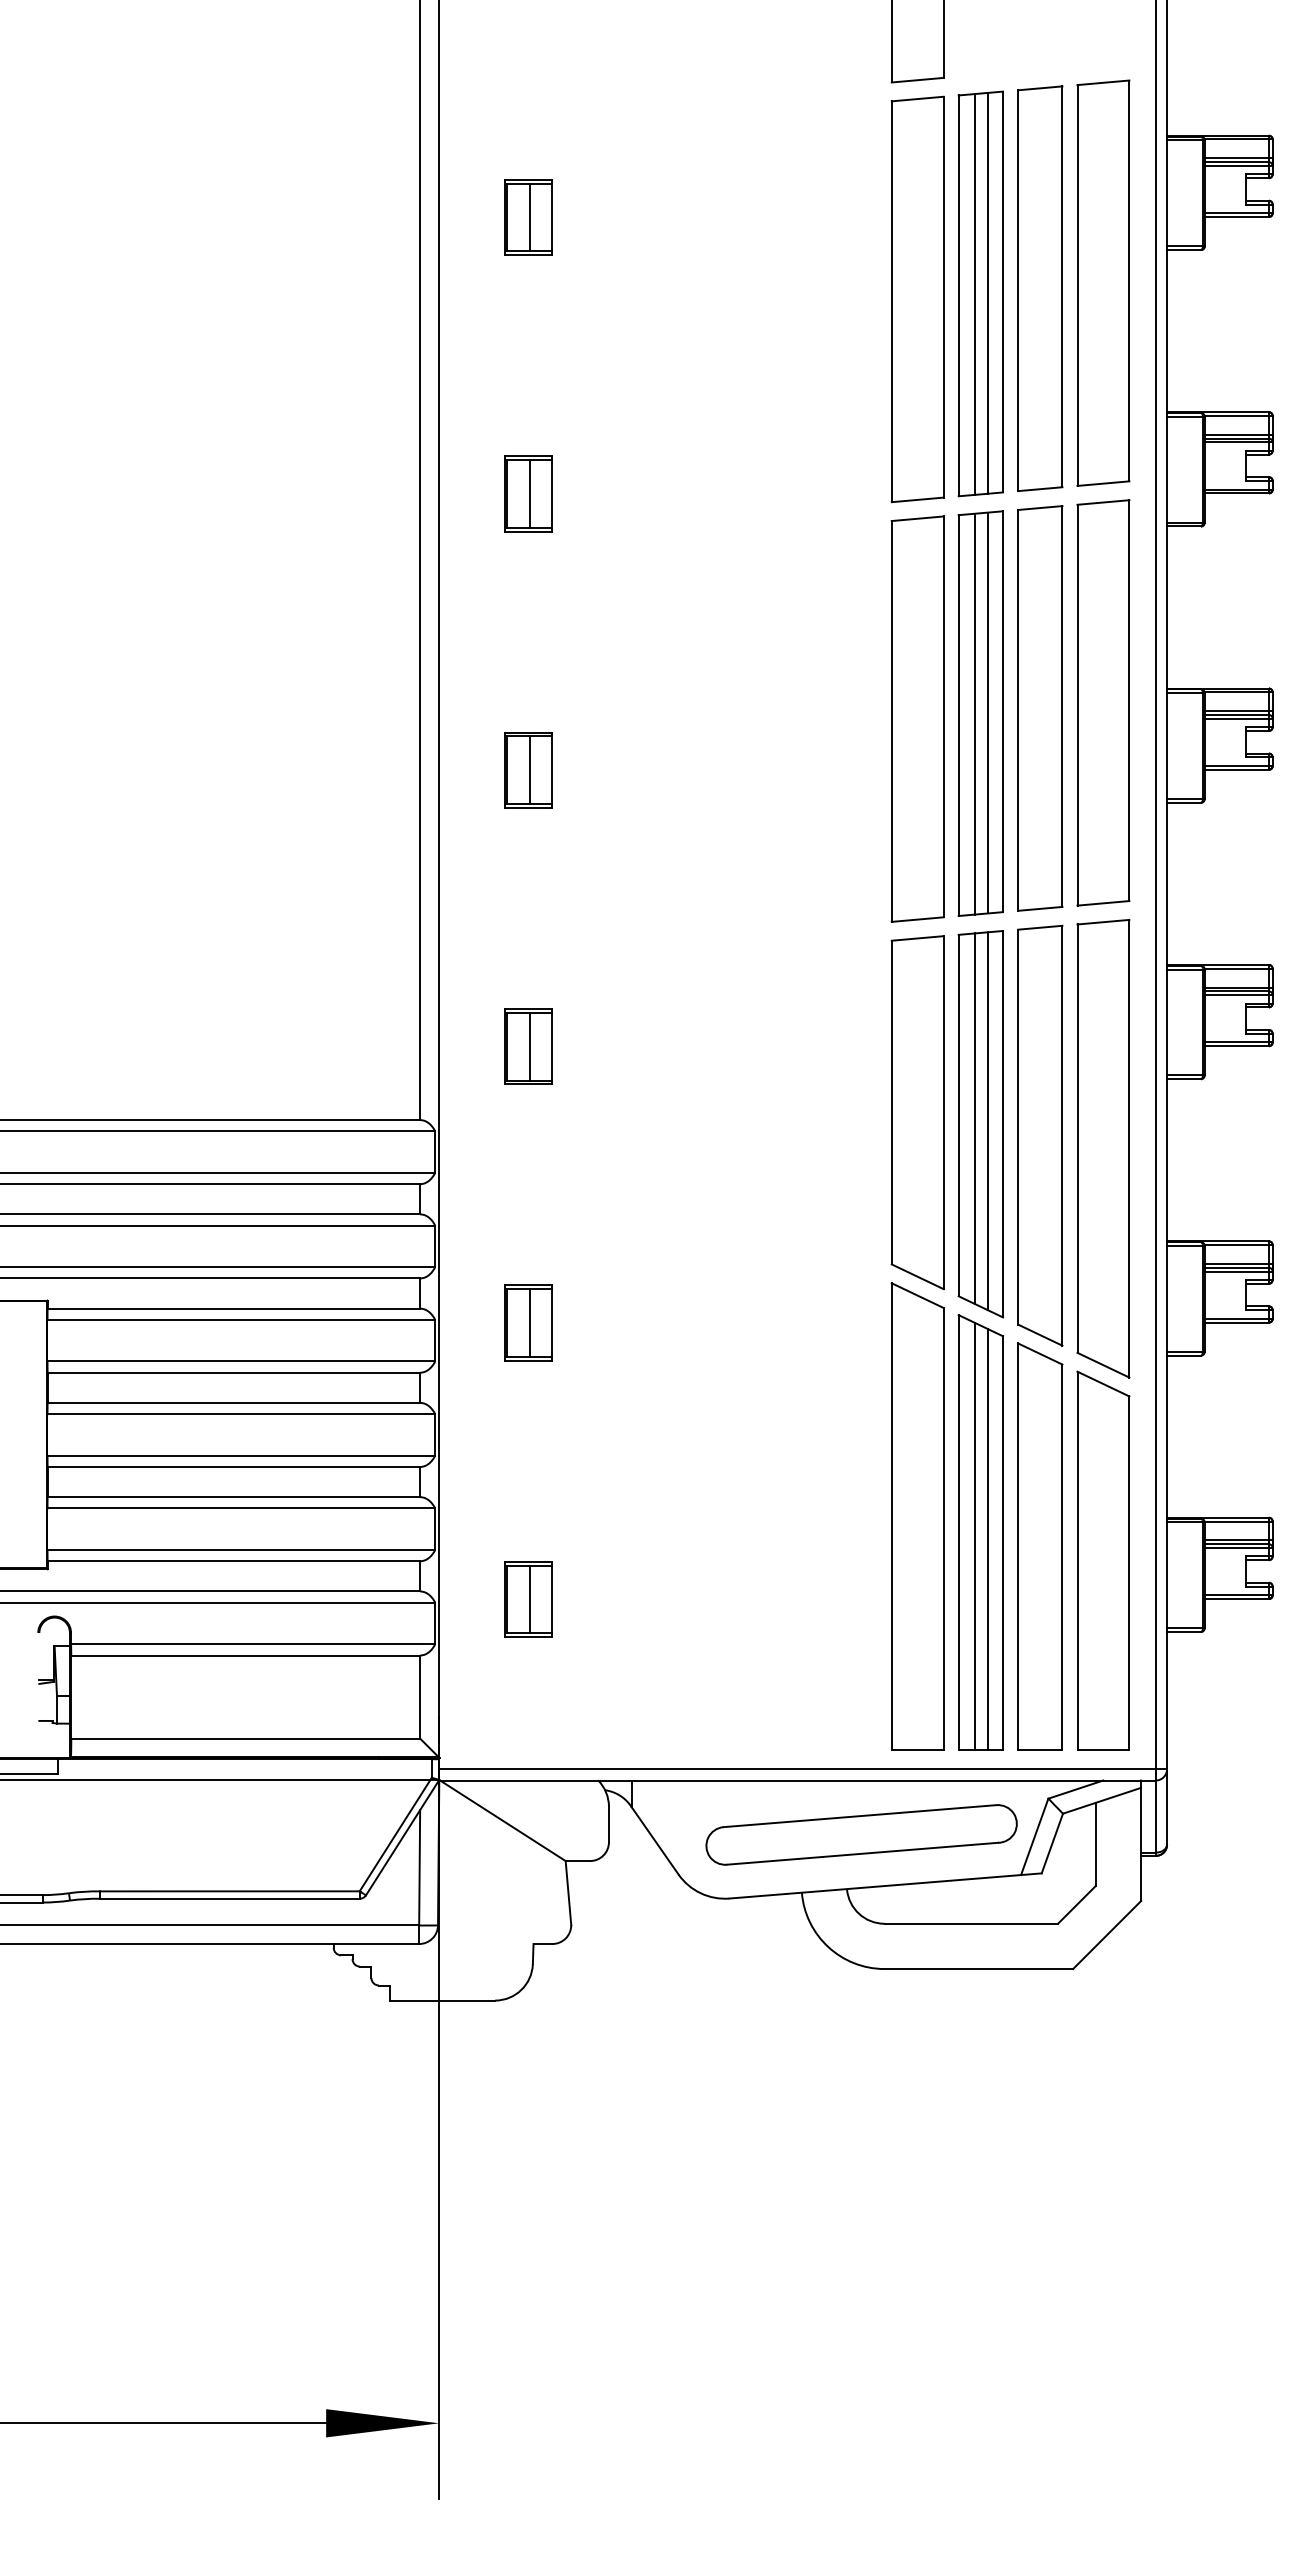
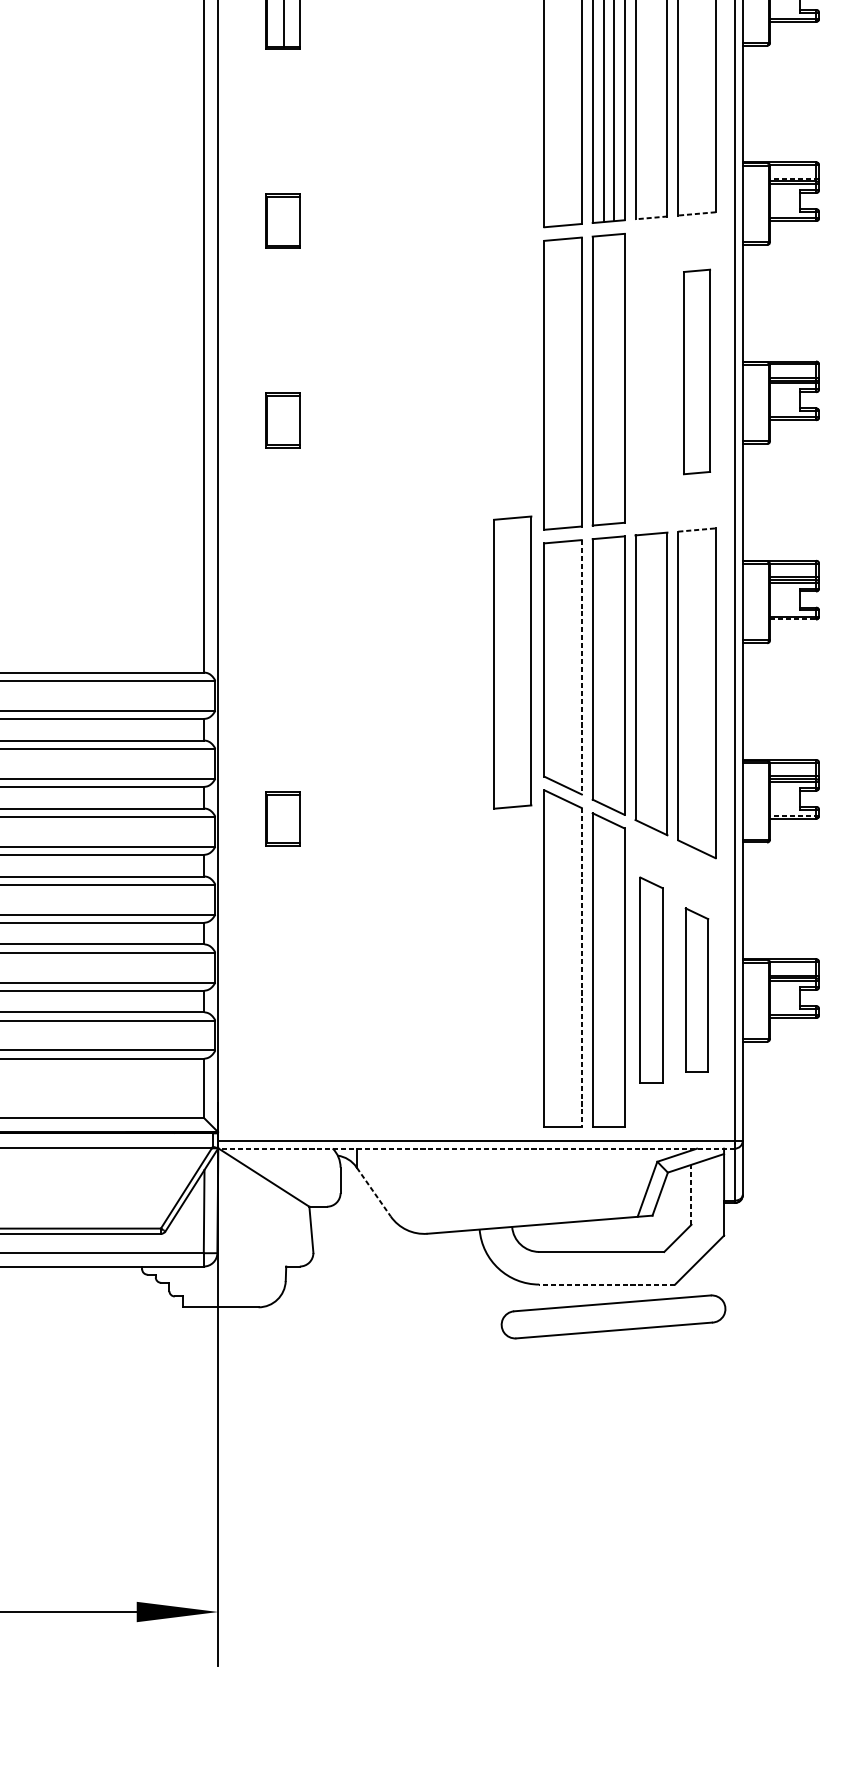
line: (1238, 434) -> (794, 178), solid -> dashed
line: (1102, 483) -> (696, 213), solid -> dashed
line: (1039, 489) -> (650, 218), solid -> dashed
line: (529, 493) -> (283, 221), removed
part: (1103, 702) -> (697, 371), size x0.7
part: (1040, 708) -> (651, 375), removed
line: (987, 712) -> (613, 378), removed
line: (974, 713) -> (604, 379), removed
line: (529, 770) -> (283, 420), removed
line: (1103, 922) -> (697, 530), solid -> dashed
part: (528, 1046) -> (282, 619), removed
line: (1237, 1046) -> (793, 619), solid -> dashed
part: (847, 1105) -> (512, 662), added
line: (943, 1113) -> (581, 667), solid -> dashed
line: (974, 1118) -> (604, 671), removed
line: (987, 1121) -> (613, 673), removed
line: (1238, 1318) -> (794, 815), solid -> dashed
line: (529, 1323) -> (283, 819), removed
line: (943, 1529) -> (581, 967), solid -> dashed
line: (974, 1536) -> (604, 972), removed
line: (987, 1539) -> (613, 974), removed
part: (1040, 1546) -> (651, 980), size x0.7
part: (1103, 1560) -> (697, 990), size x0.6
part: (528, 1599) -> (282, 1018), removed
line: (797, 1780) -> (476, 1148), solid -> dashed
part: (861, 1834) -> (613, 1316), moved
line: (655, 1841) -> (374, 1192), solid -> dashed
line: (1095, 1844) -> (691, 1194), solid -> dashed
line: (978, 1969) -> (606, 1284), solid -> dashed

